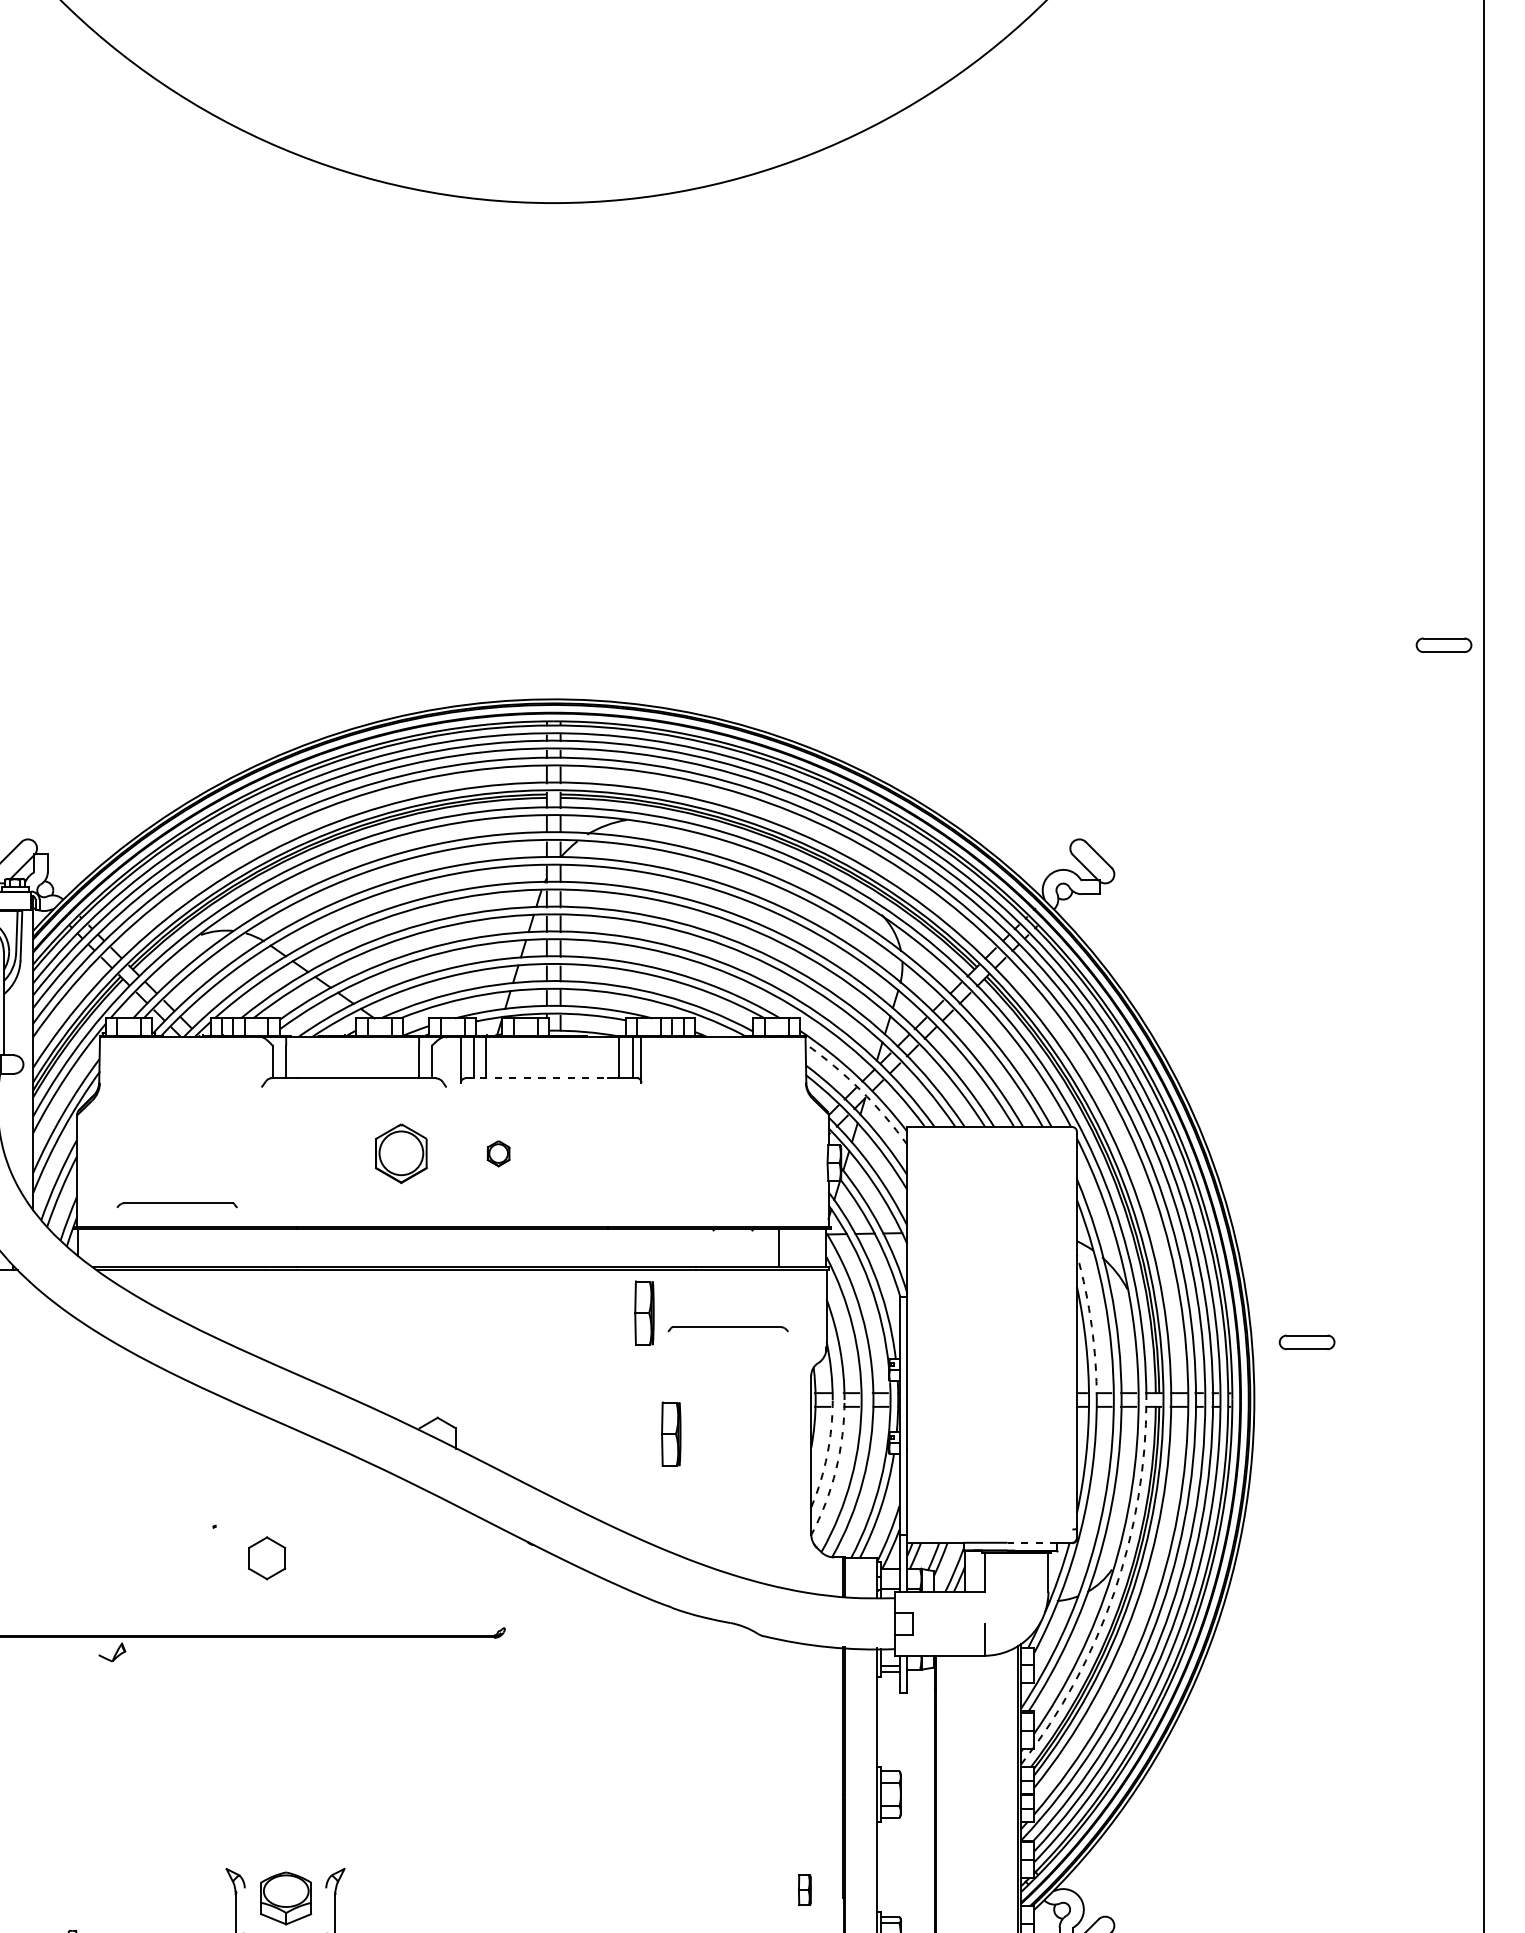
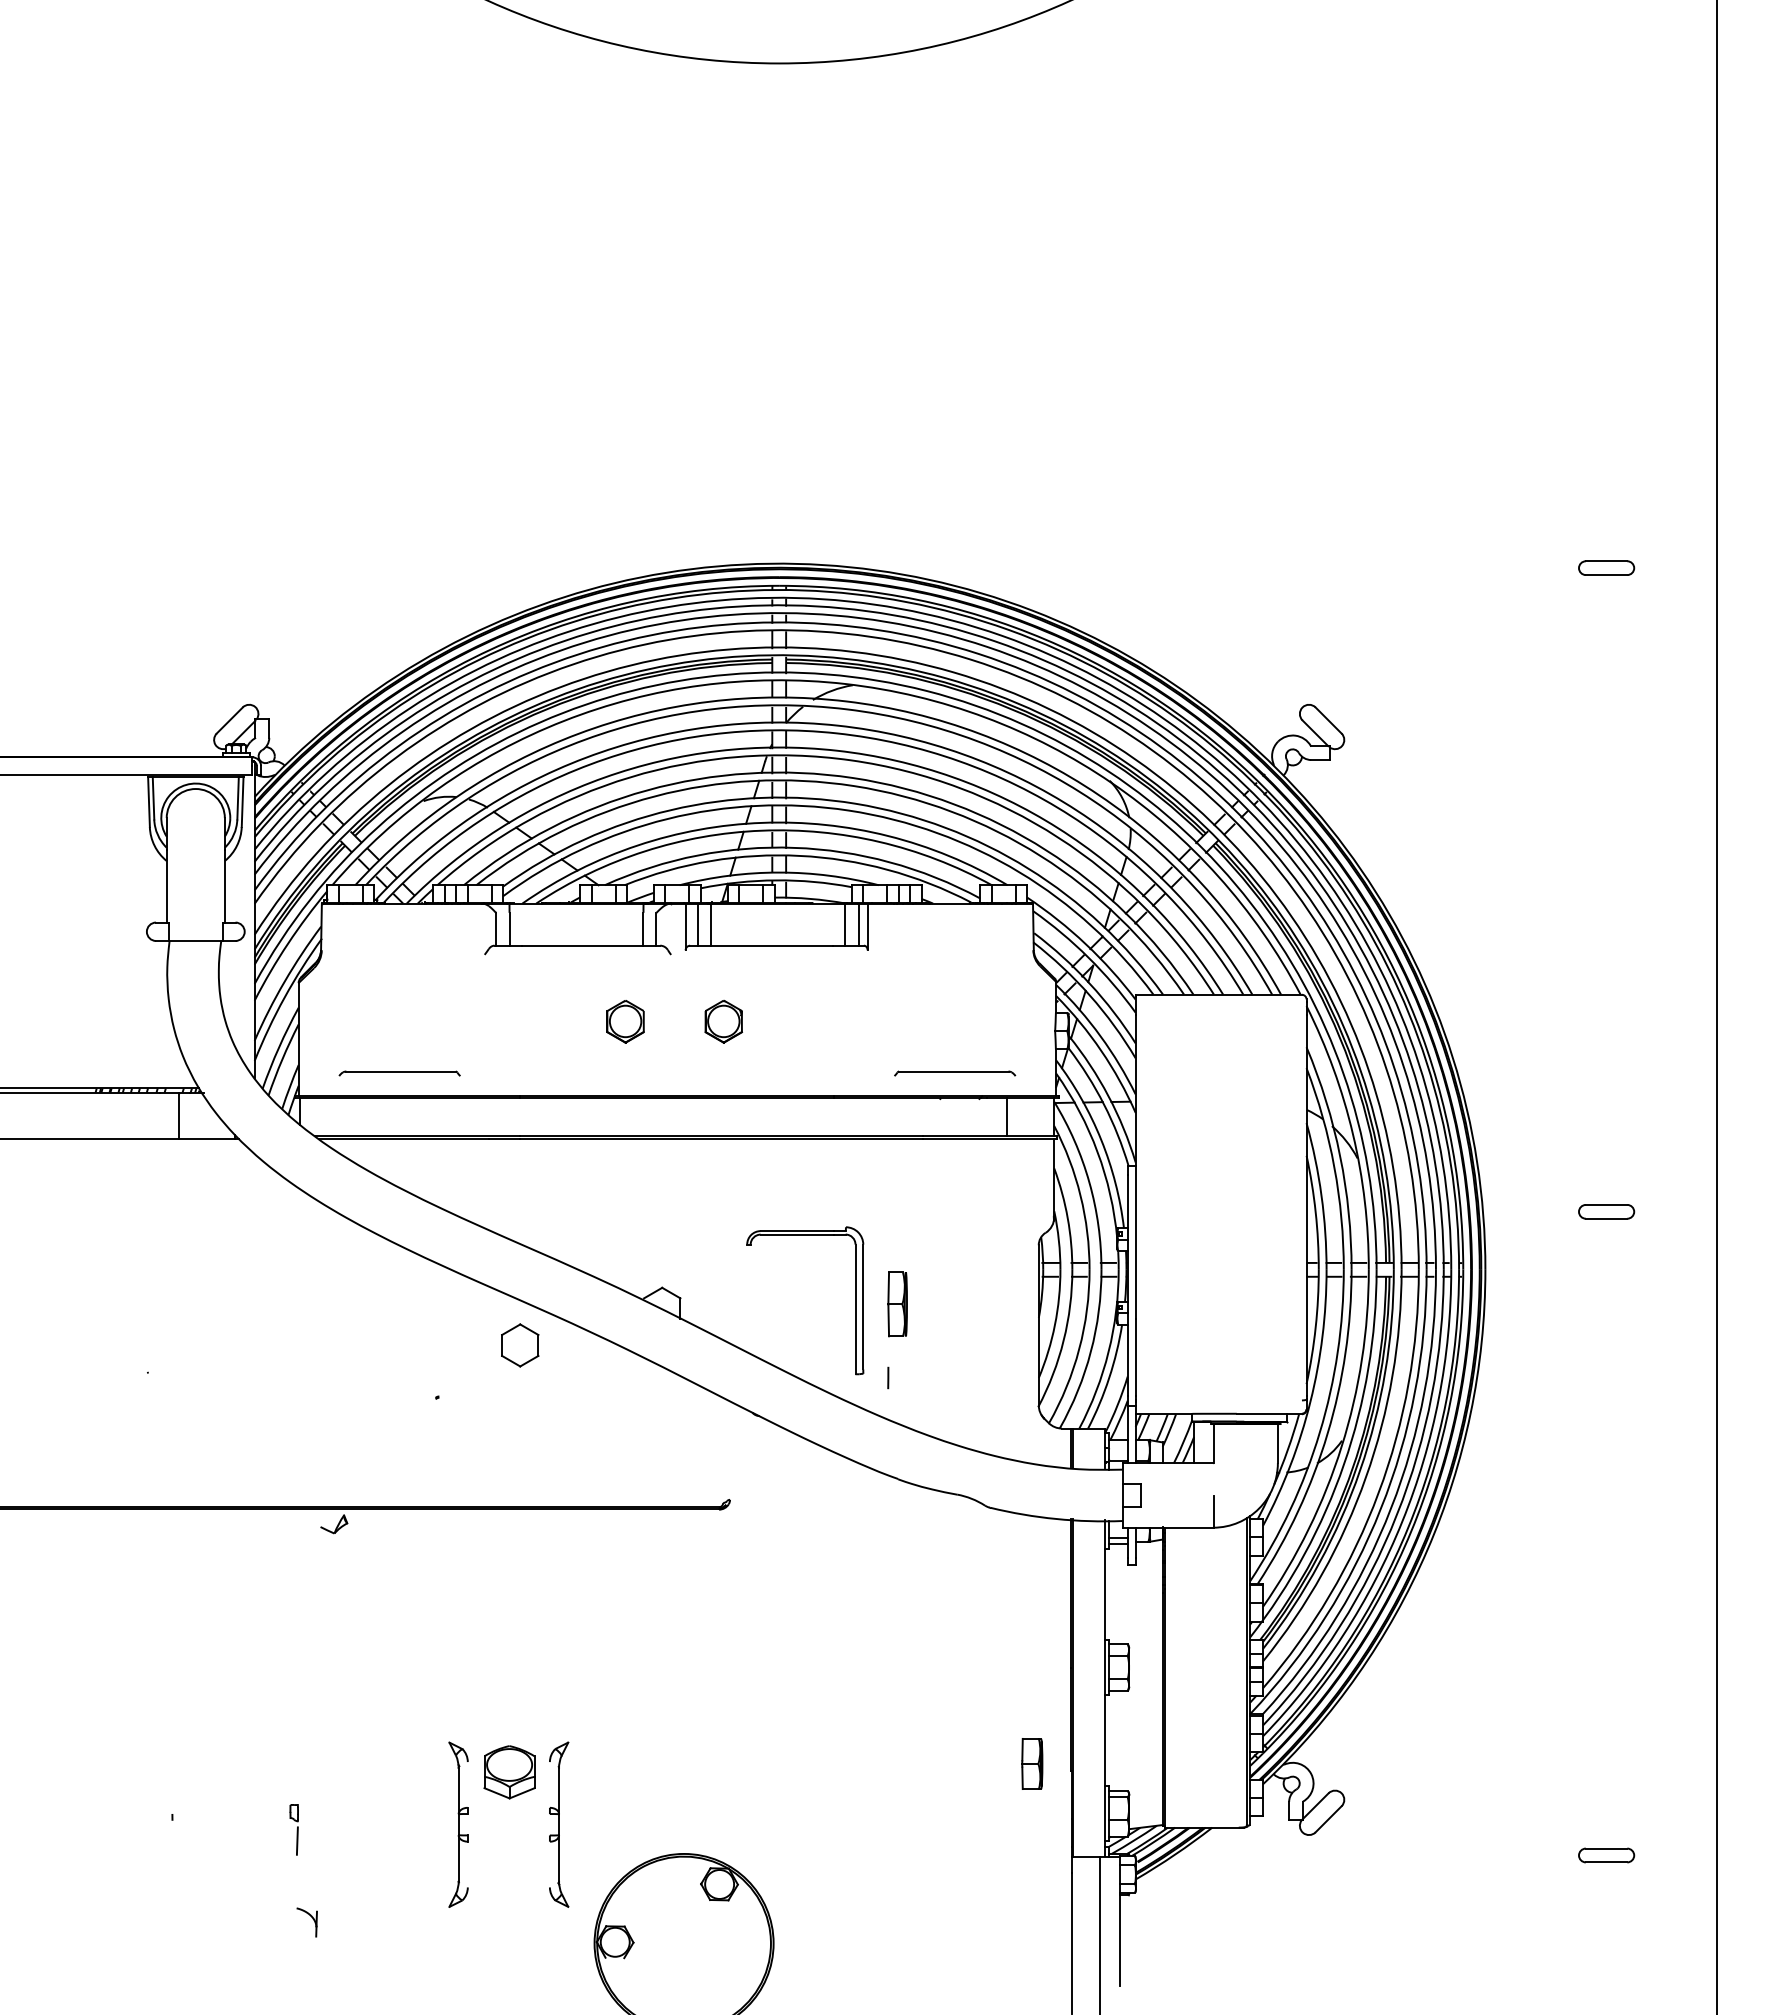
part: (1443, 644) -> (1606, 567), moved
line: (536, 1078) -> (761, 945), dashed -> solid
arc: (860, 1090) -> (1088, 957), dashed -> solid
part: (401, 1153) -> (625, 1021), size x0.71
part: (498, 1153) -> (723, 1021), size x1.67
part: (644, 1313) -> (870, 1182), removed
arc: (1091, 1326) -> (1321, 1195), dashed -> solid
part: (728, 1329) -> (955, 1073), moved
part: (1307, 1342) -> (1606, 1211), moved
part: (629, 1430) -> (855, 1300), added
arc: (826, 1455) -> (1054, 1325), dashed -> solid
arc: (835, 1470) -> (1063, 1340), dashed -> solid
line: (662, 1506) -> (888, 1377), added
line: (1032, 1542) -> (1261, 1413), dashed -> solid
part: (267, 1558) -> (520, 1345), moved
arc: (1114, 1593) -> (1344, 1464), dashed -> solid
part: (805, 1889) -> (1032, 1763), size x1.67

